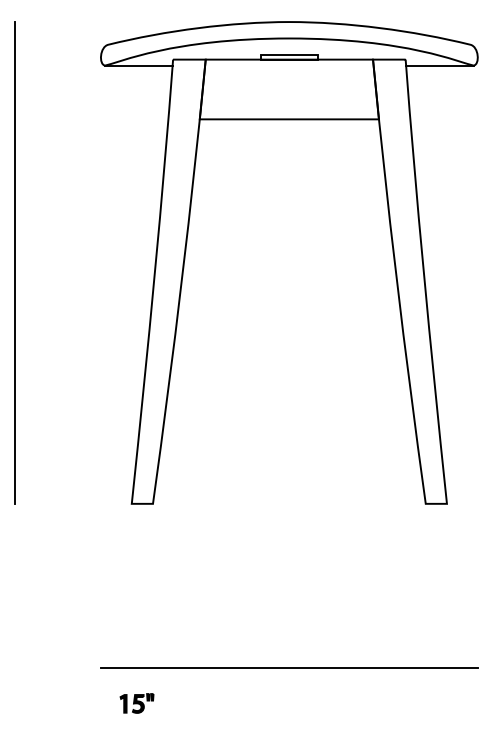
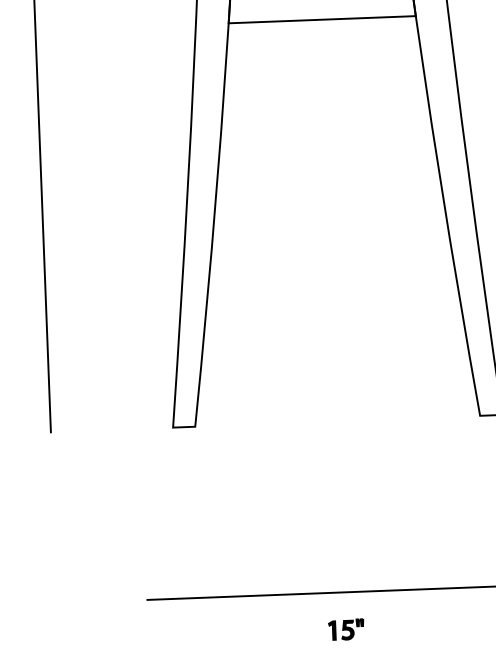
part: (136, 703) -> (345, 629), moved

